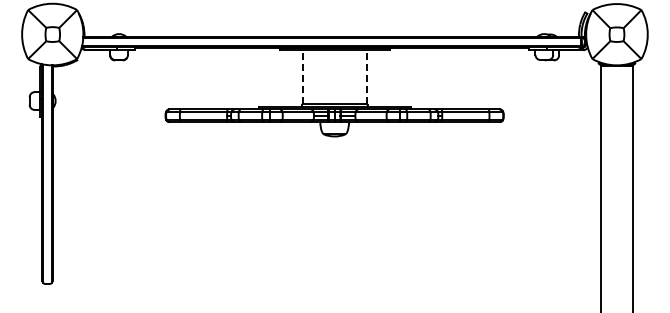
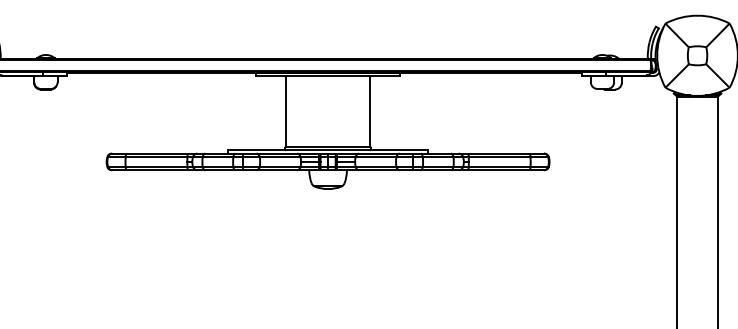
line: (302, 76) -> (285, 110), dashed -> solid
line: (366, 76) -> (369, 110), dashed -> solid

